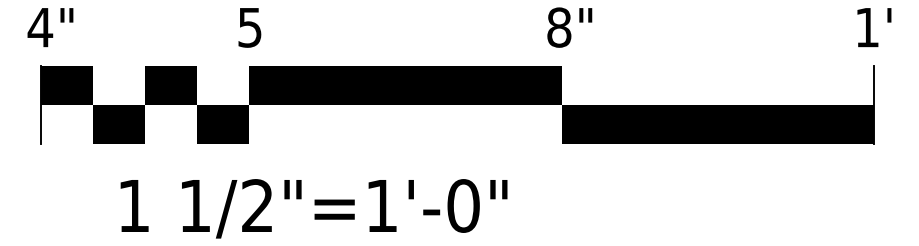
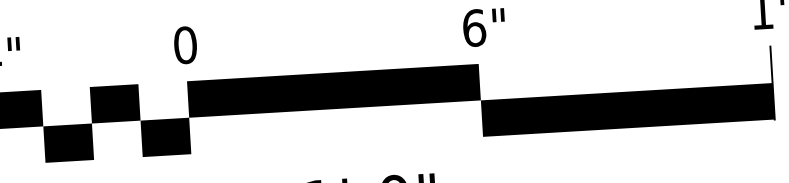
text: (250, 27) -> (185, 45), 5 -> 0
text: (559, 27) -> (474, 28), 8" -> 6"

